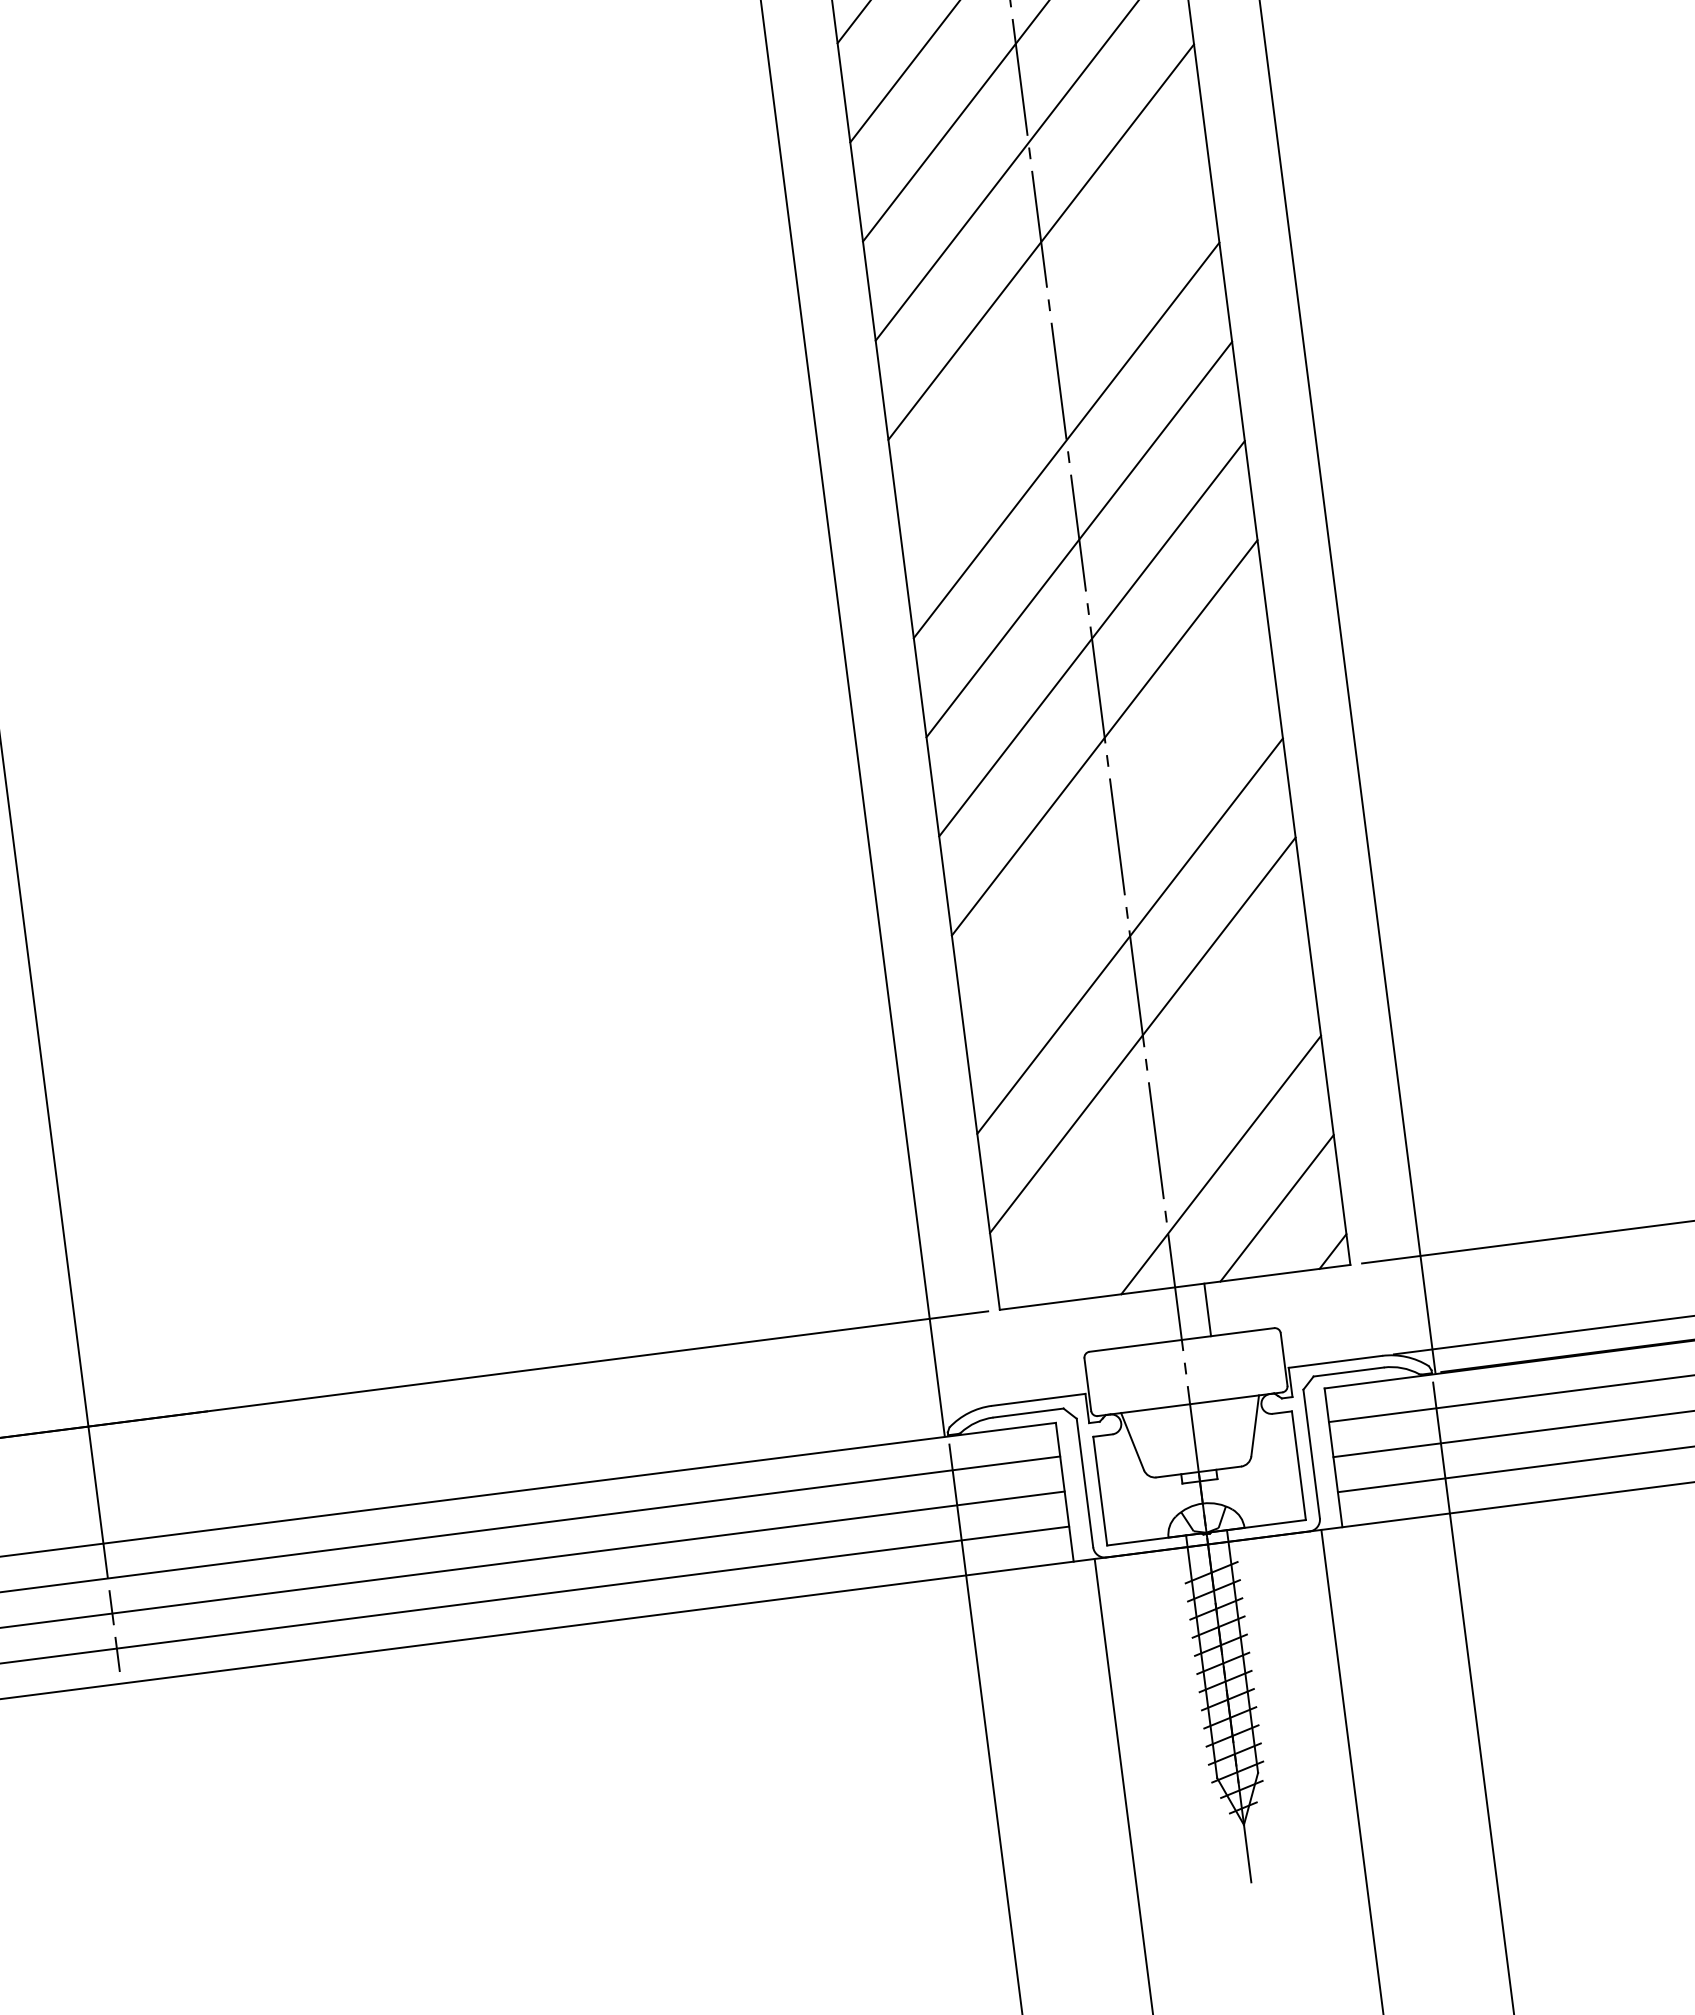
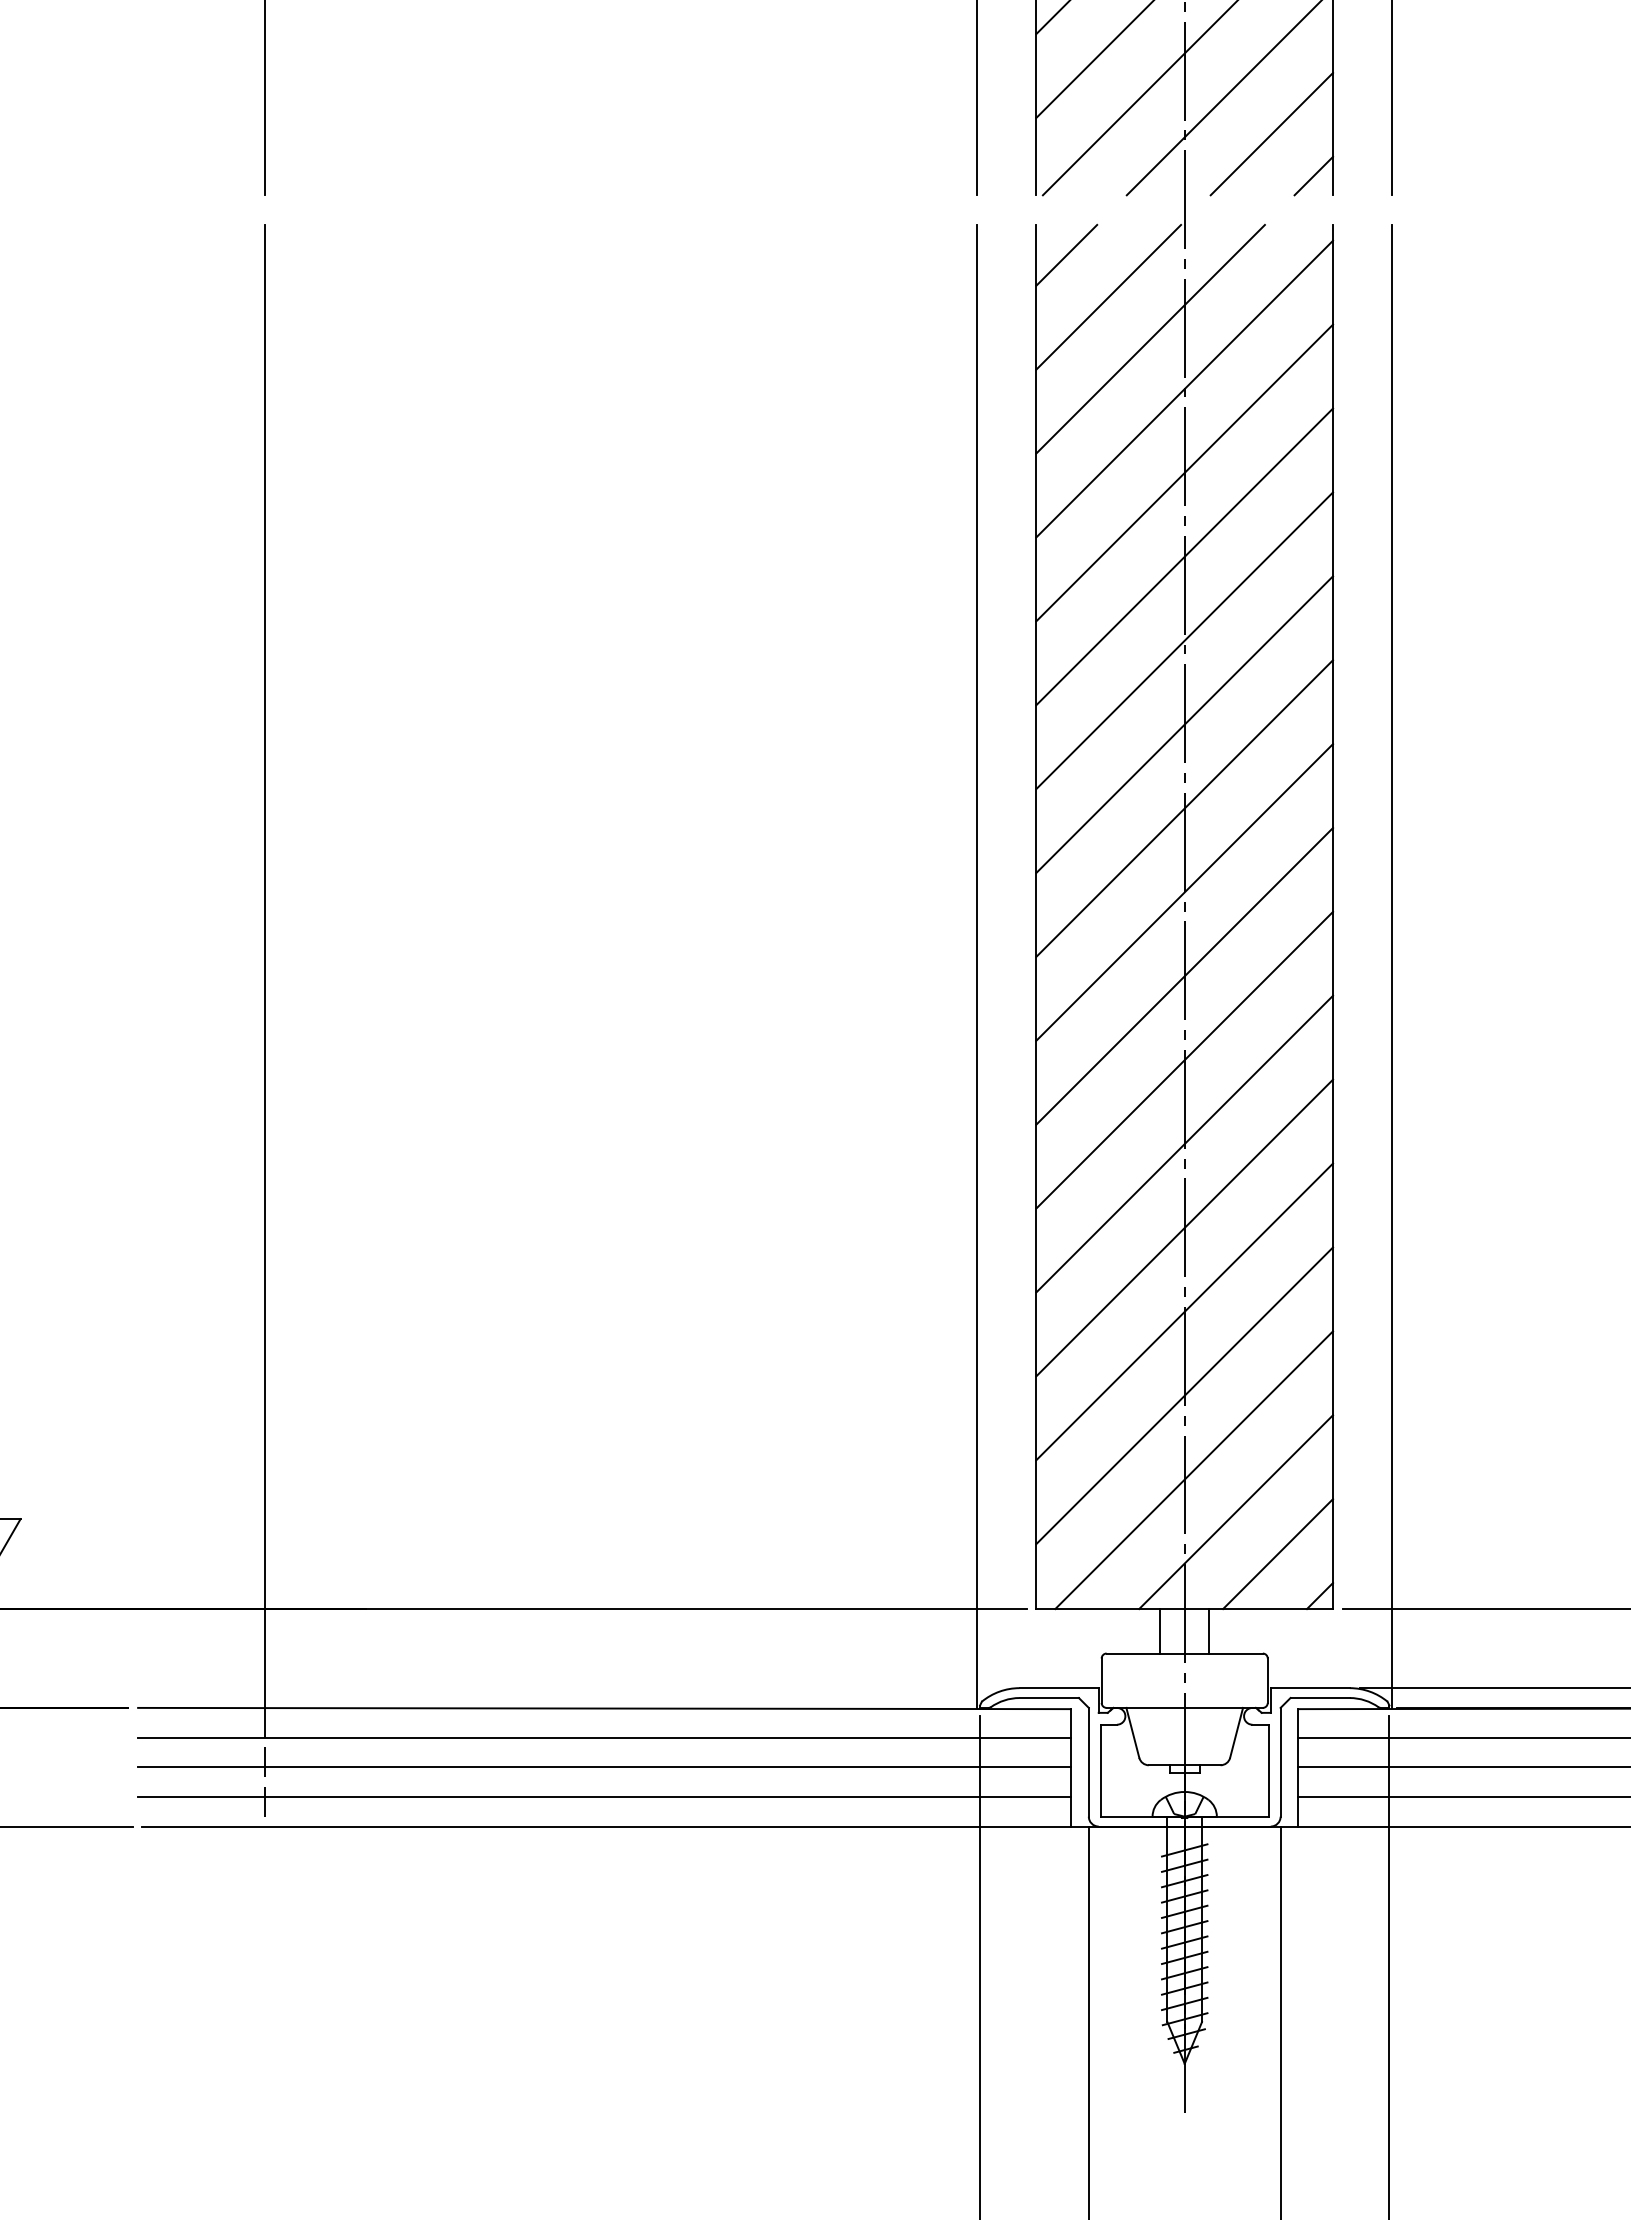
line: (1053, 341) -> (1184, 808), added
line: (1117, 836) -> (1184, 1227), added
line: (1165, 1122) -> (1194, 1470), added
line: (1149, 1317) -> (1160, 1631), added

